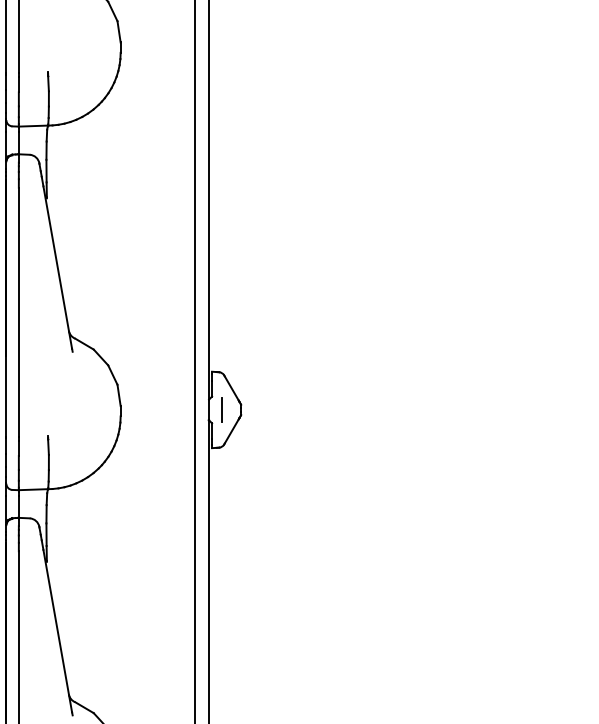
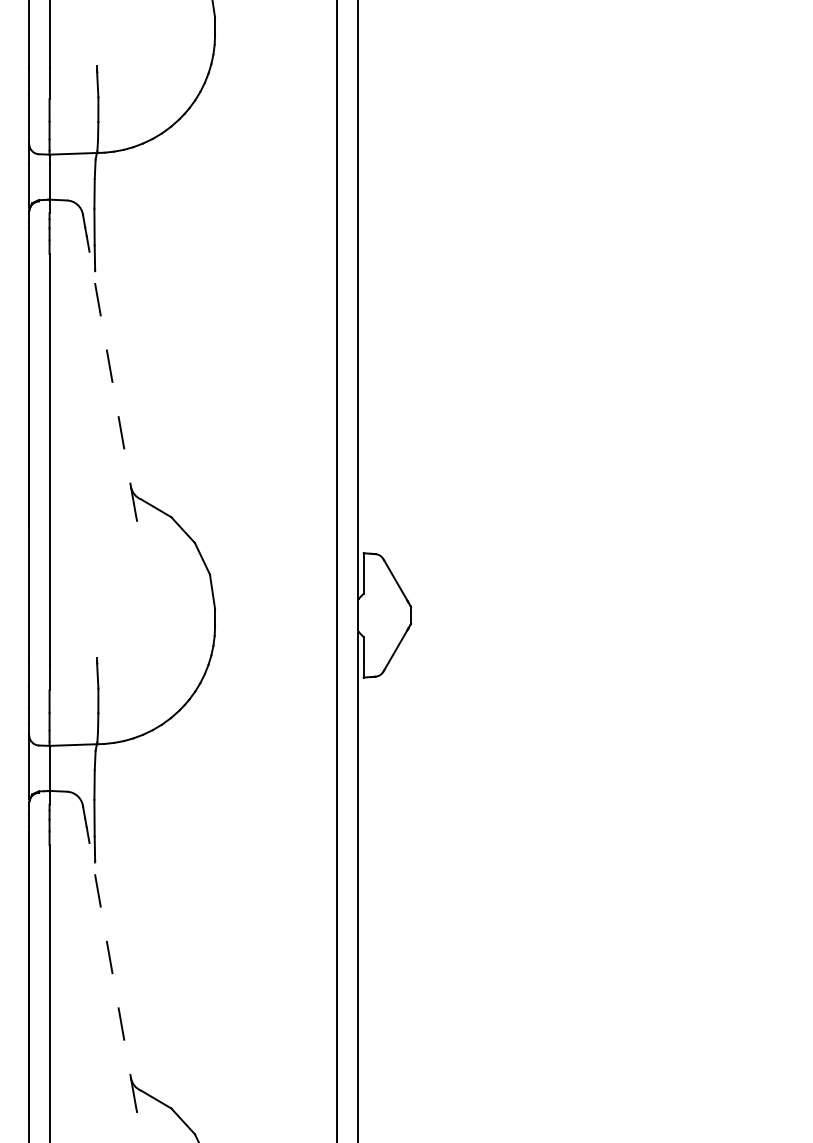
line: (57, 267) -> (112, 383), solid -> dashed
line: (221, 409) -> (379, 614), removed
line: (57, 630) -> (112, 974), solid -> dashed

